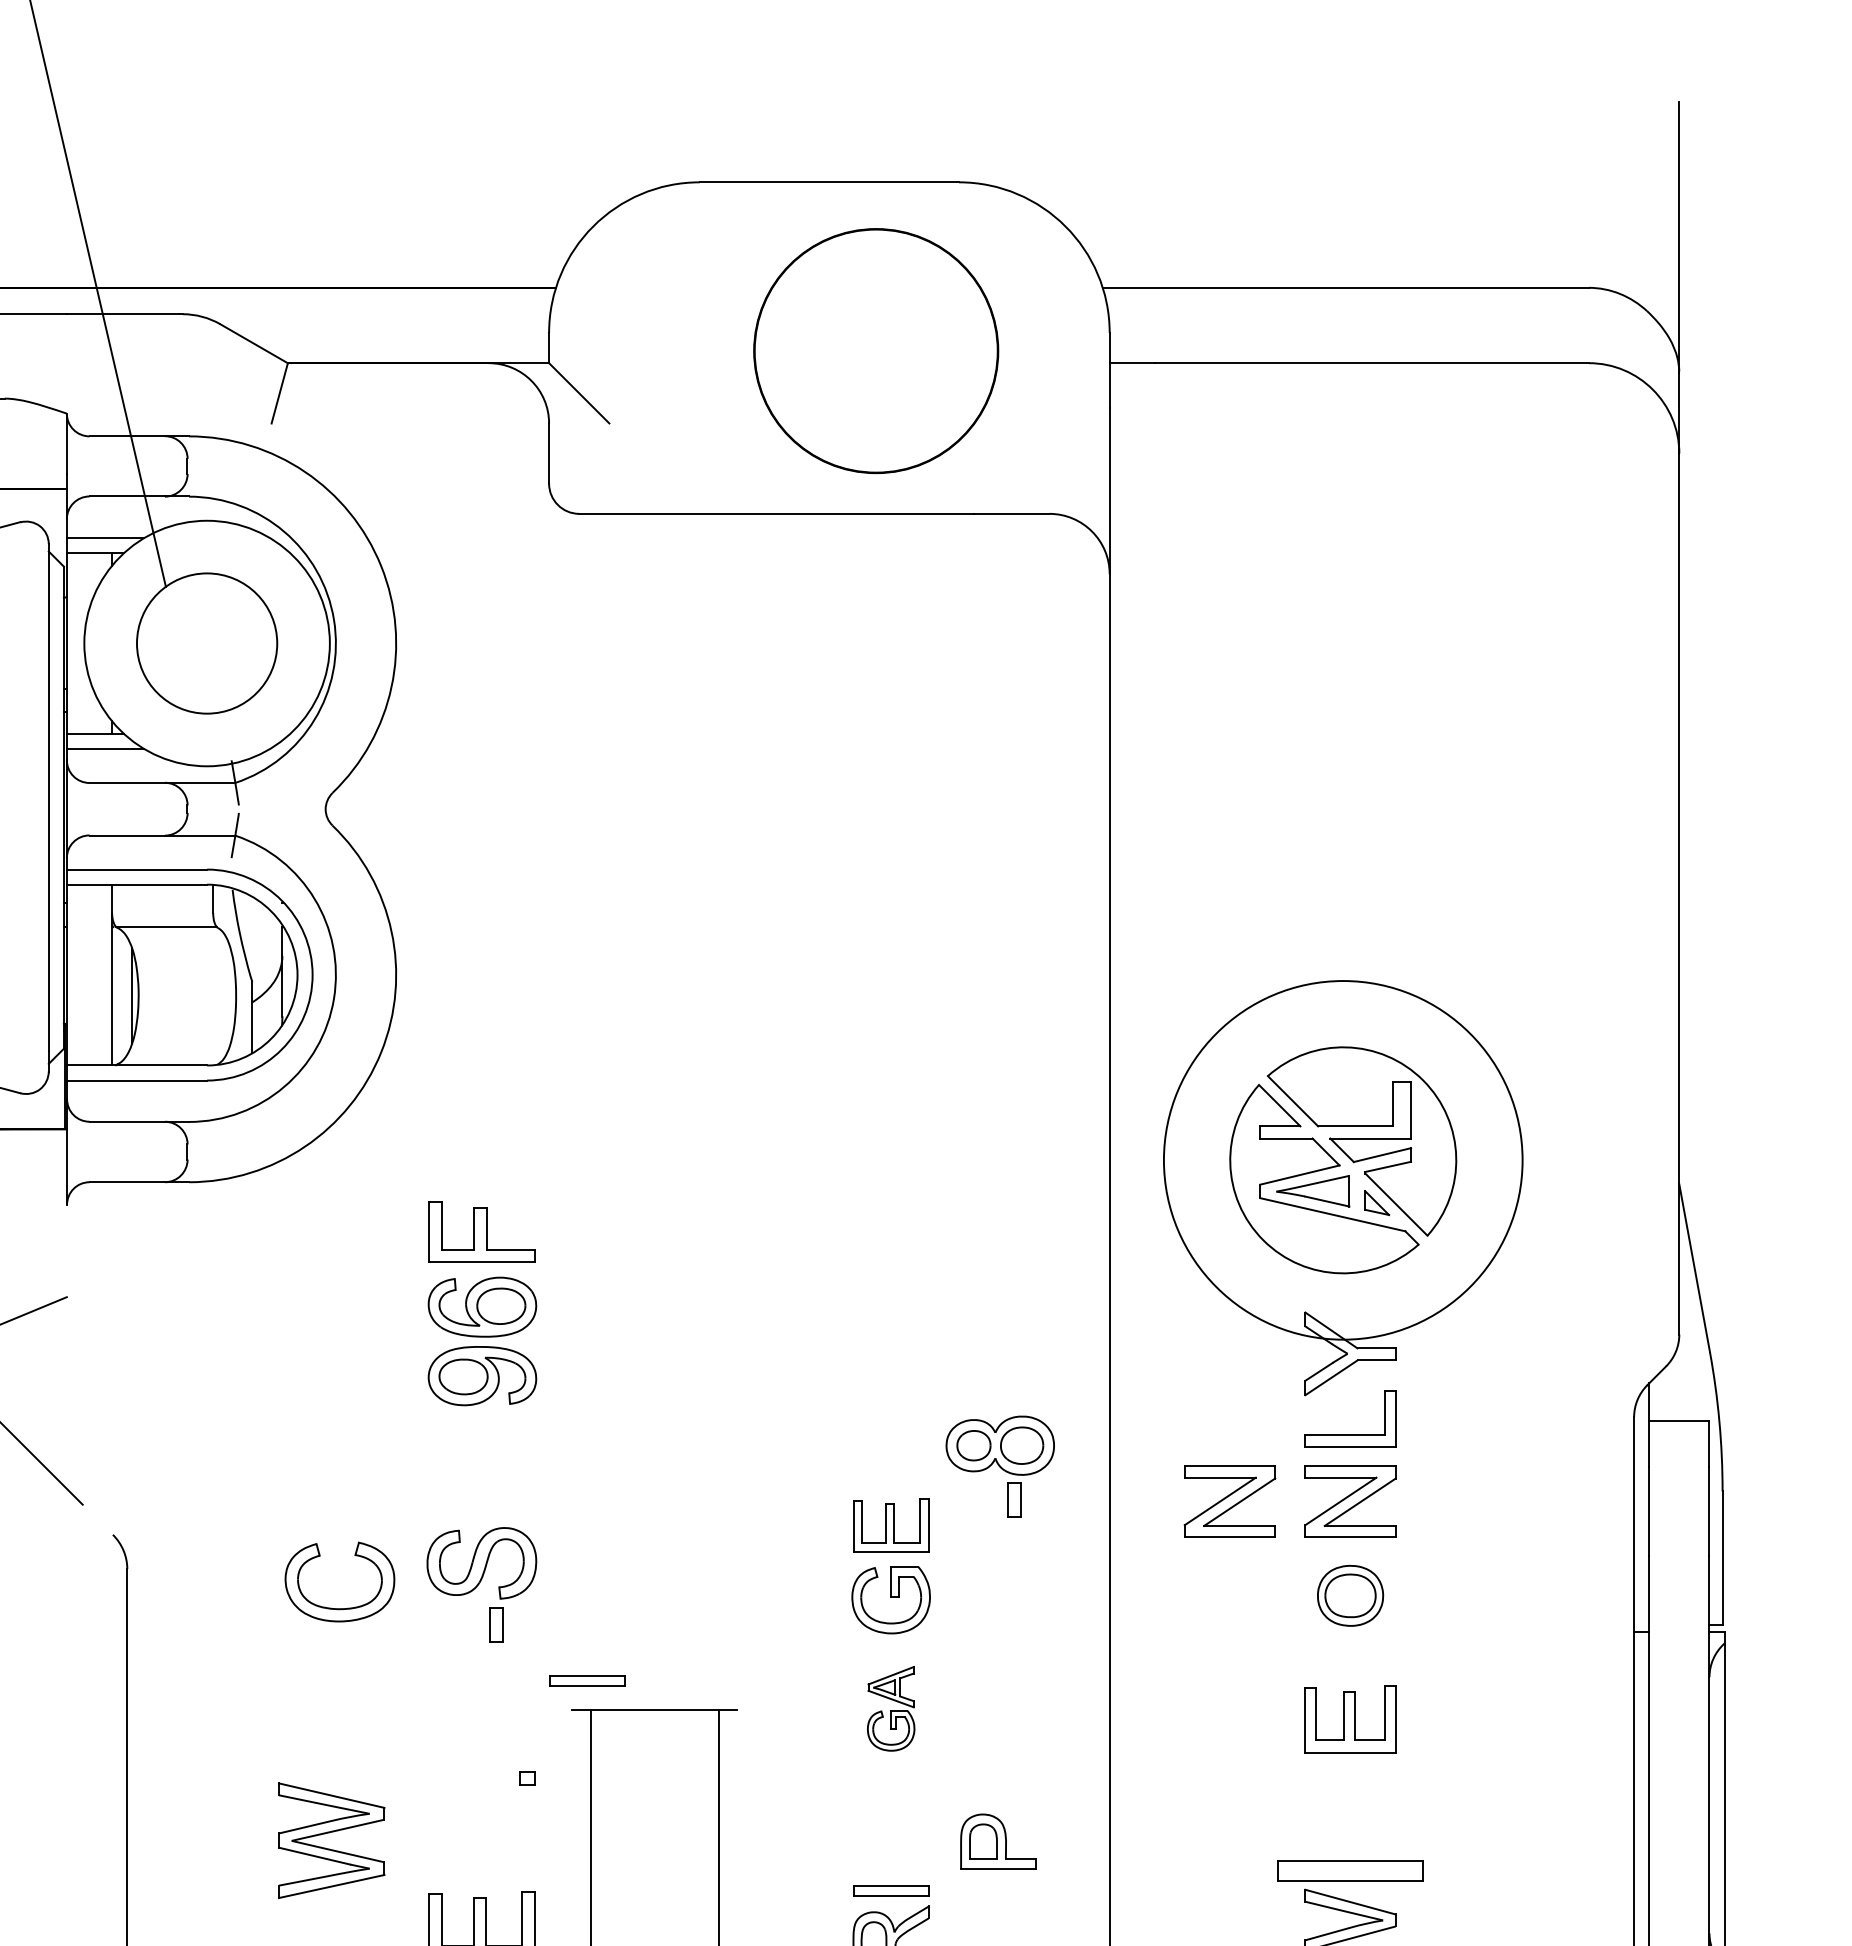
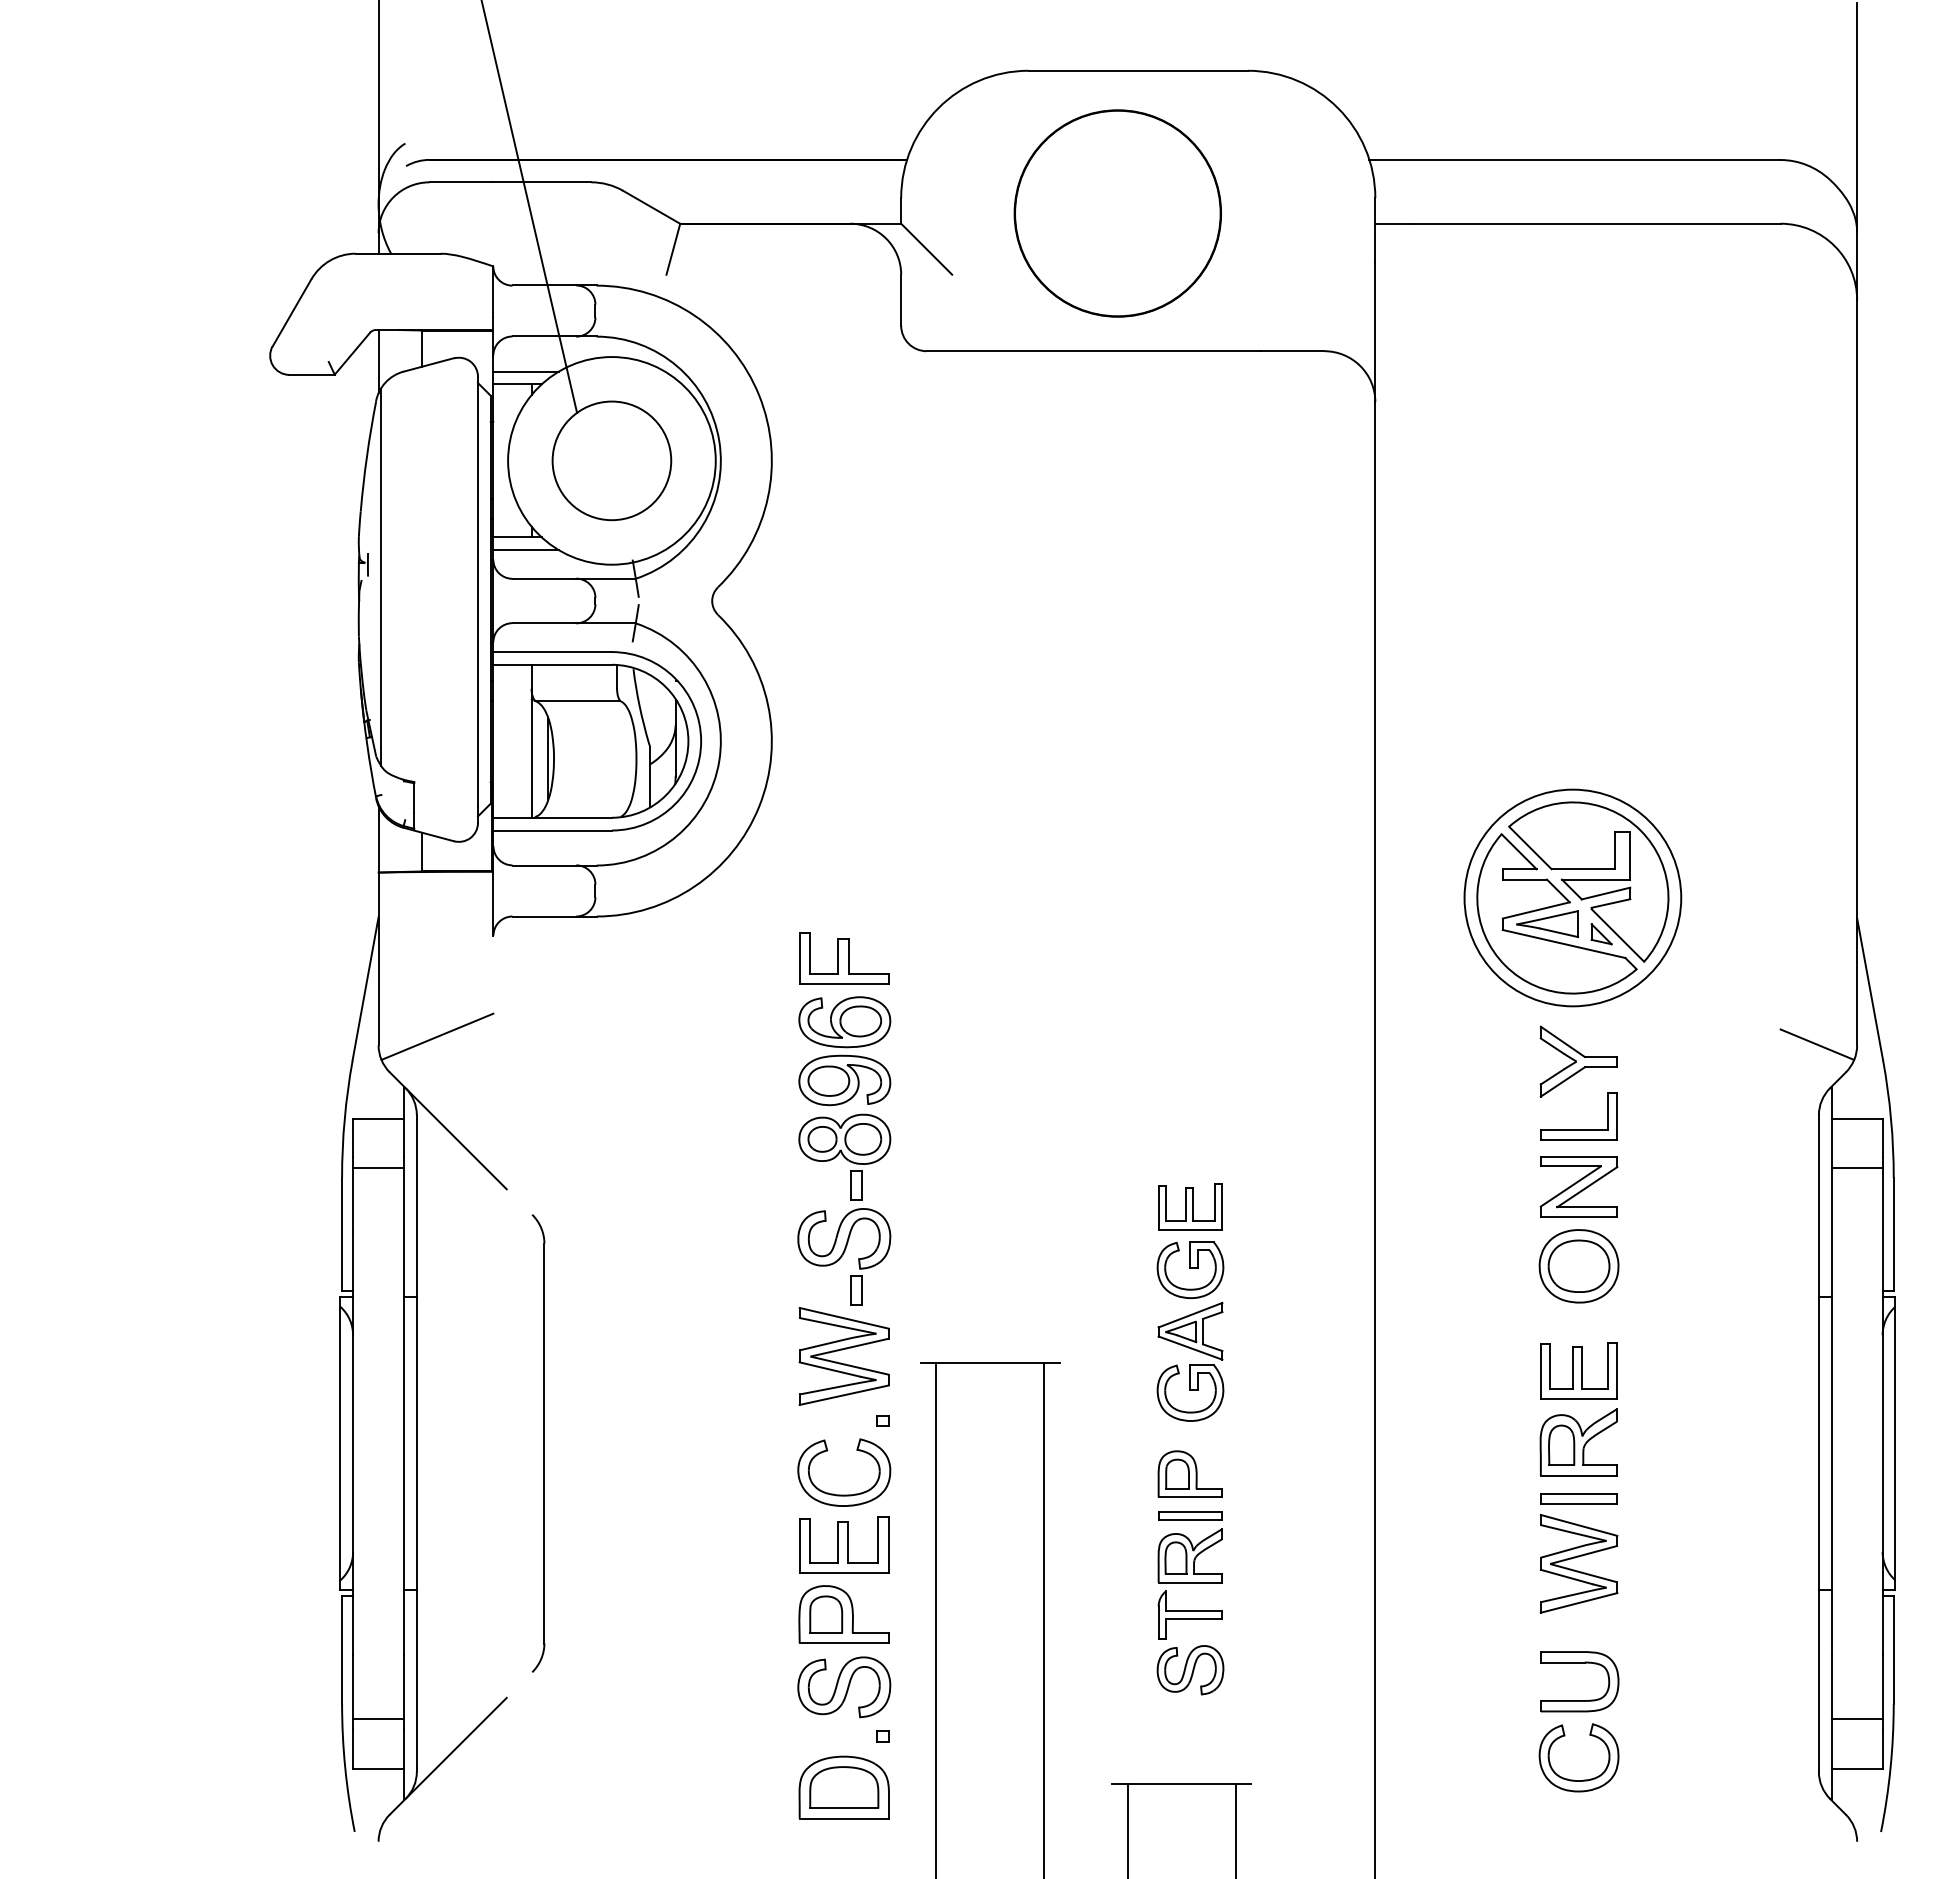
circle: (875, 351) -> (1117, 213), moved
circle: (1342, 1159) -> (1572, 897), size x0.71
line: (1632, 1333) -> (1817, 1044), added
part: (999, 1465) -> (844, 1156), moved
line: (1678, 1480) -> (1856, 1168), added
part: (1229, 1501) -> (1476, 1186), removed
part: (1349, 1596) -> (1578, 1266), size x1.43
part: (340, 1607) -> (844, 1494), moved
part: (587, 1679) -> (933, 1337), removed
part: (891, 1708) -> (1190, 1361), size x1.67
part: (1349, 1804) -> (1578, 1442), added
part: (329, 1833) -> (842, 1350), moved
part: (997, 1840) -> (1189, 1473), moved
part: (1349, 1870) -> (1578, 1498), size x0.62

